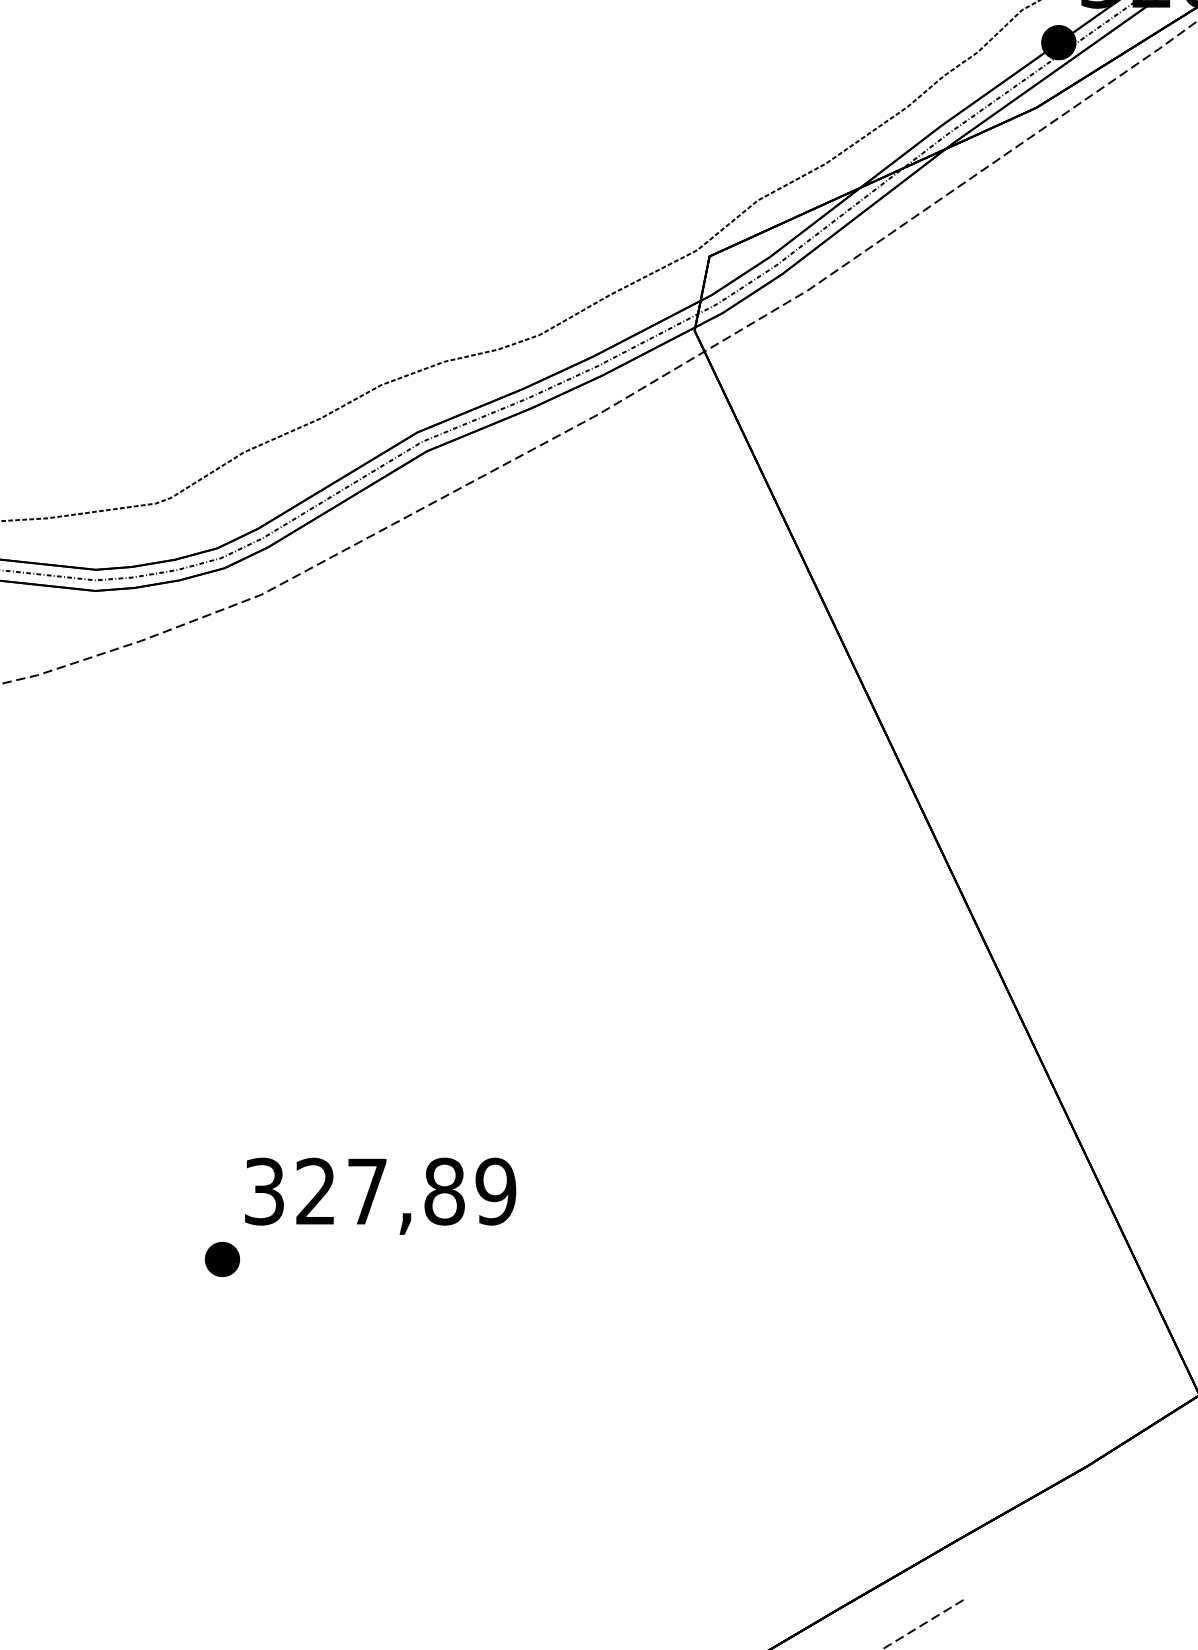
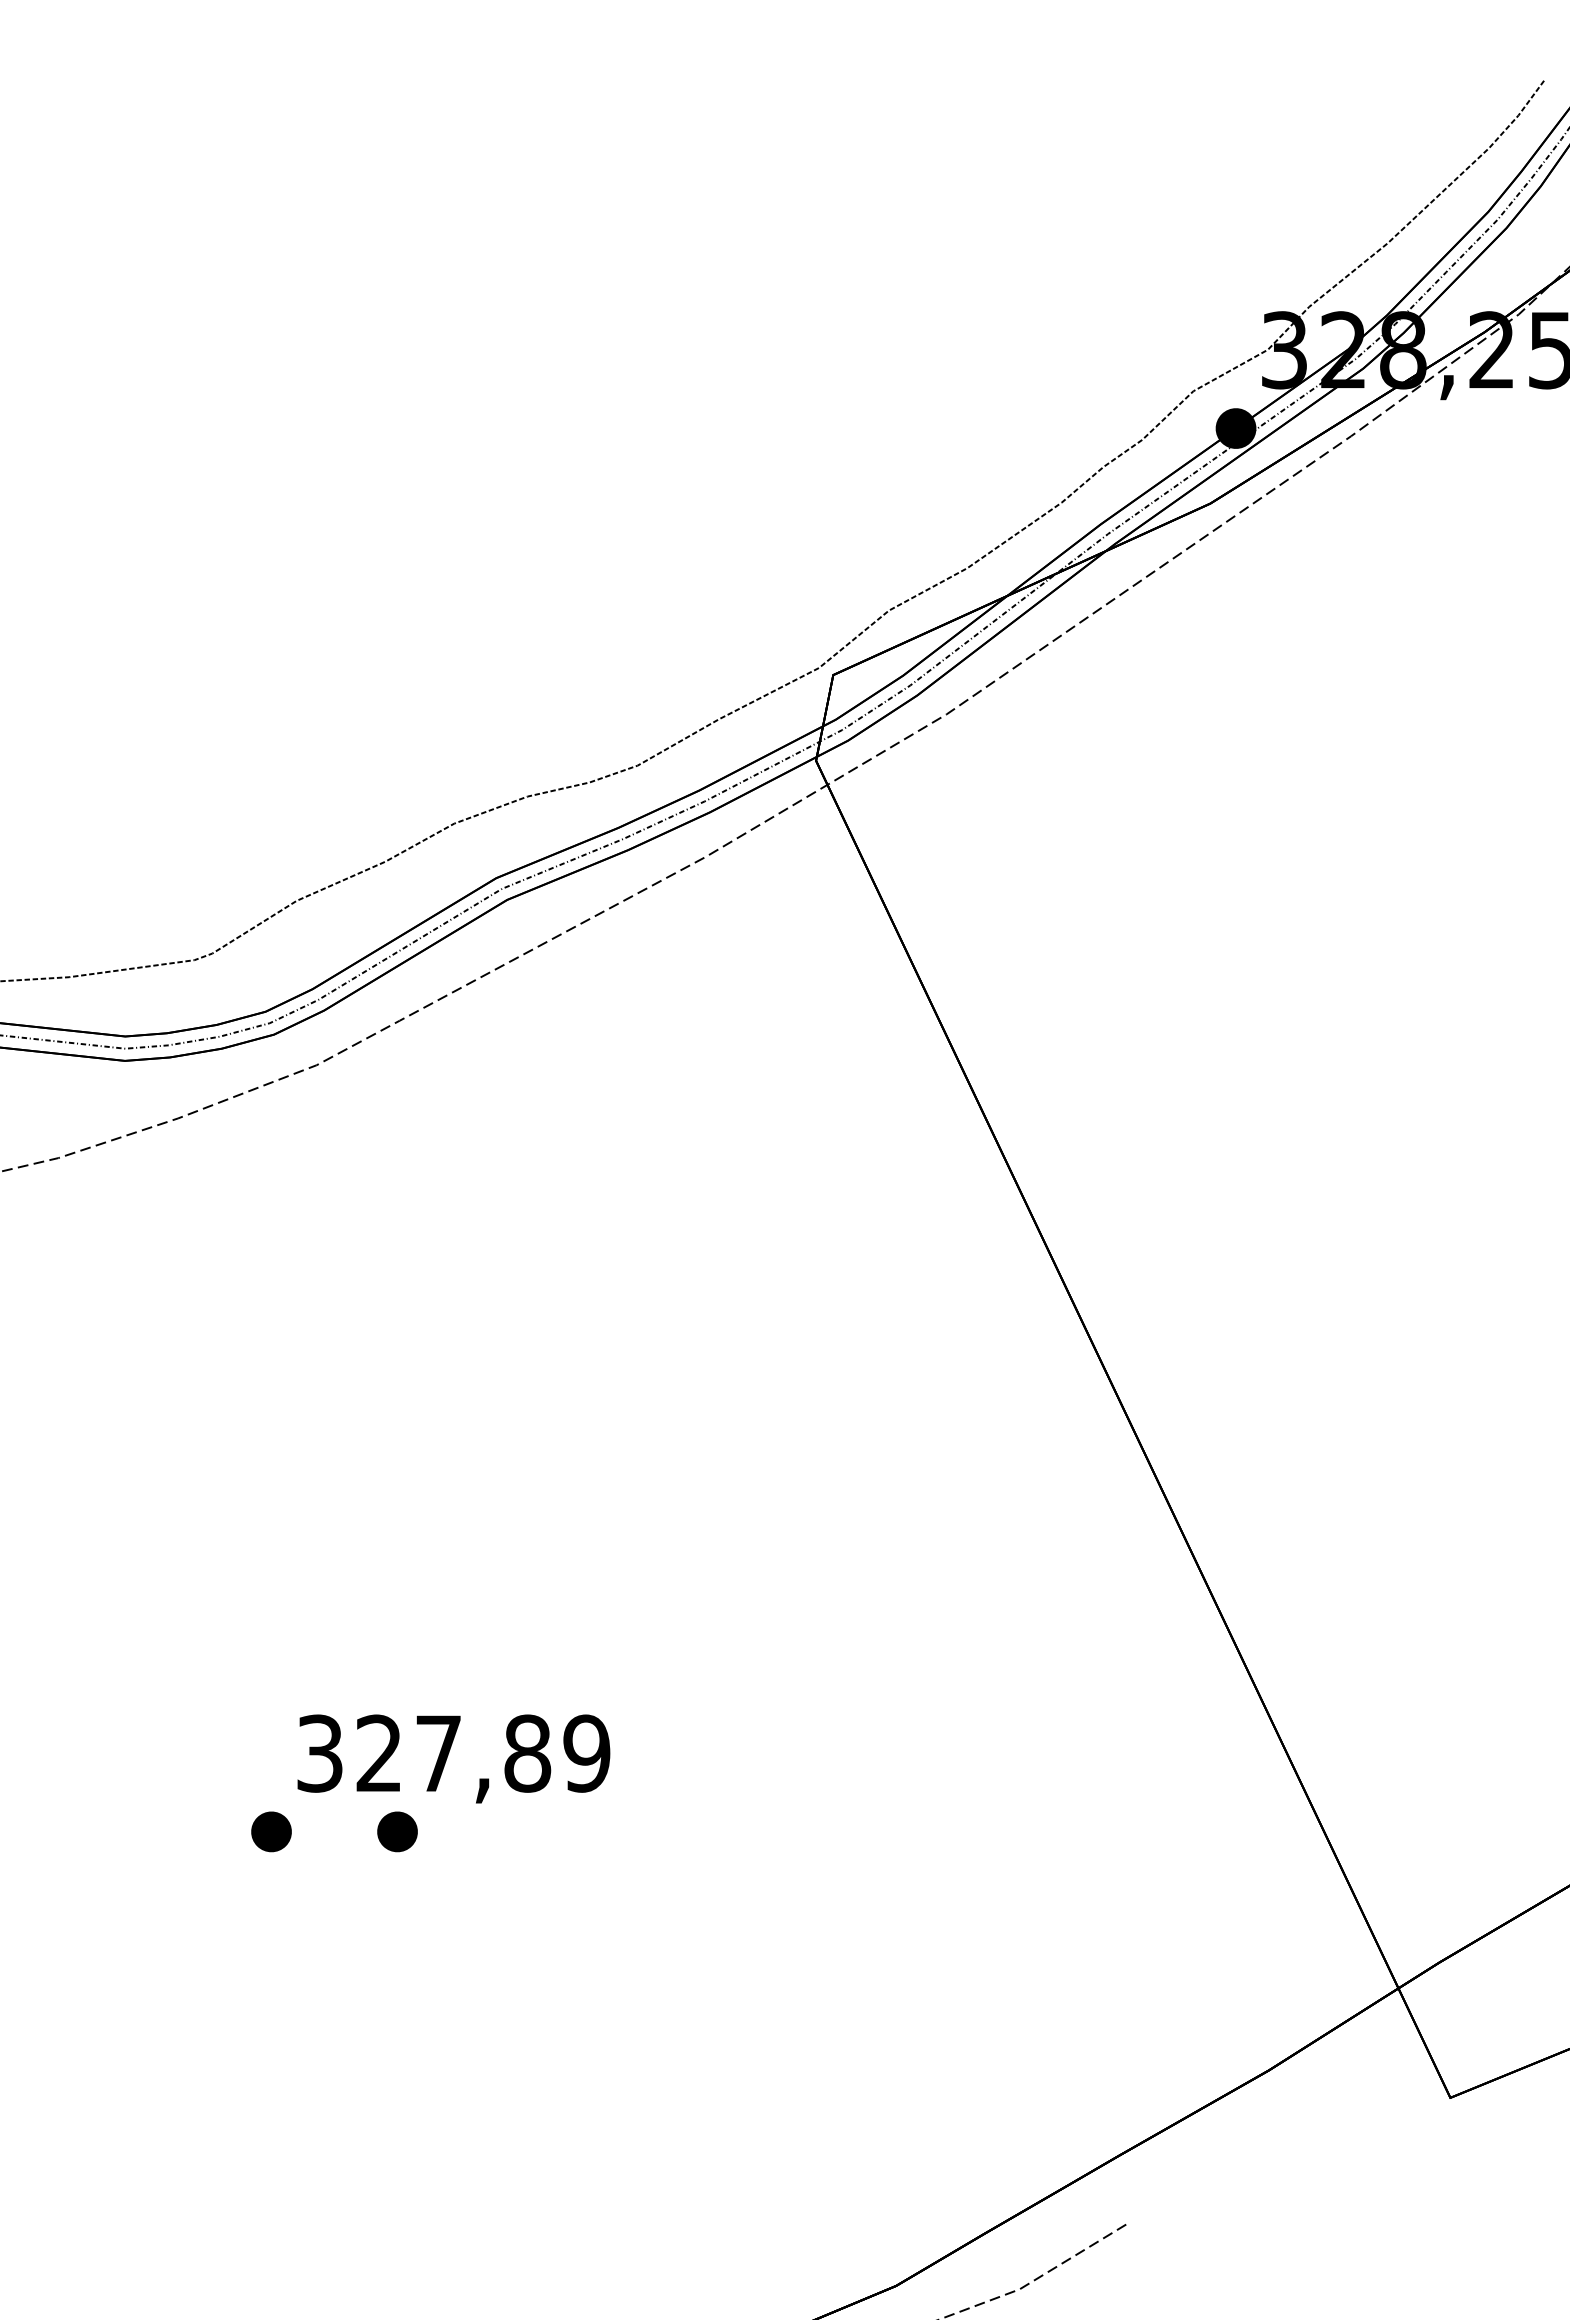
part: (331, 1259) -> (397, 1831), added

